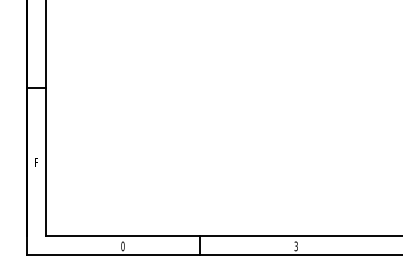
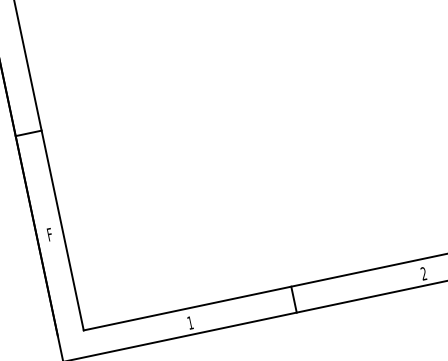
text: (122, 246) -> (189, 323), 0 -> 1
text: (295, 246) -> (422, 274), 3 -> 2

